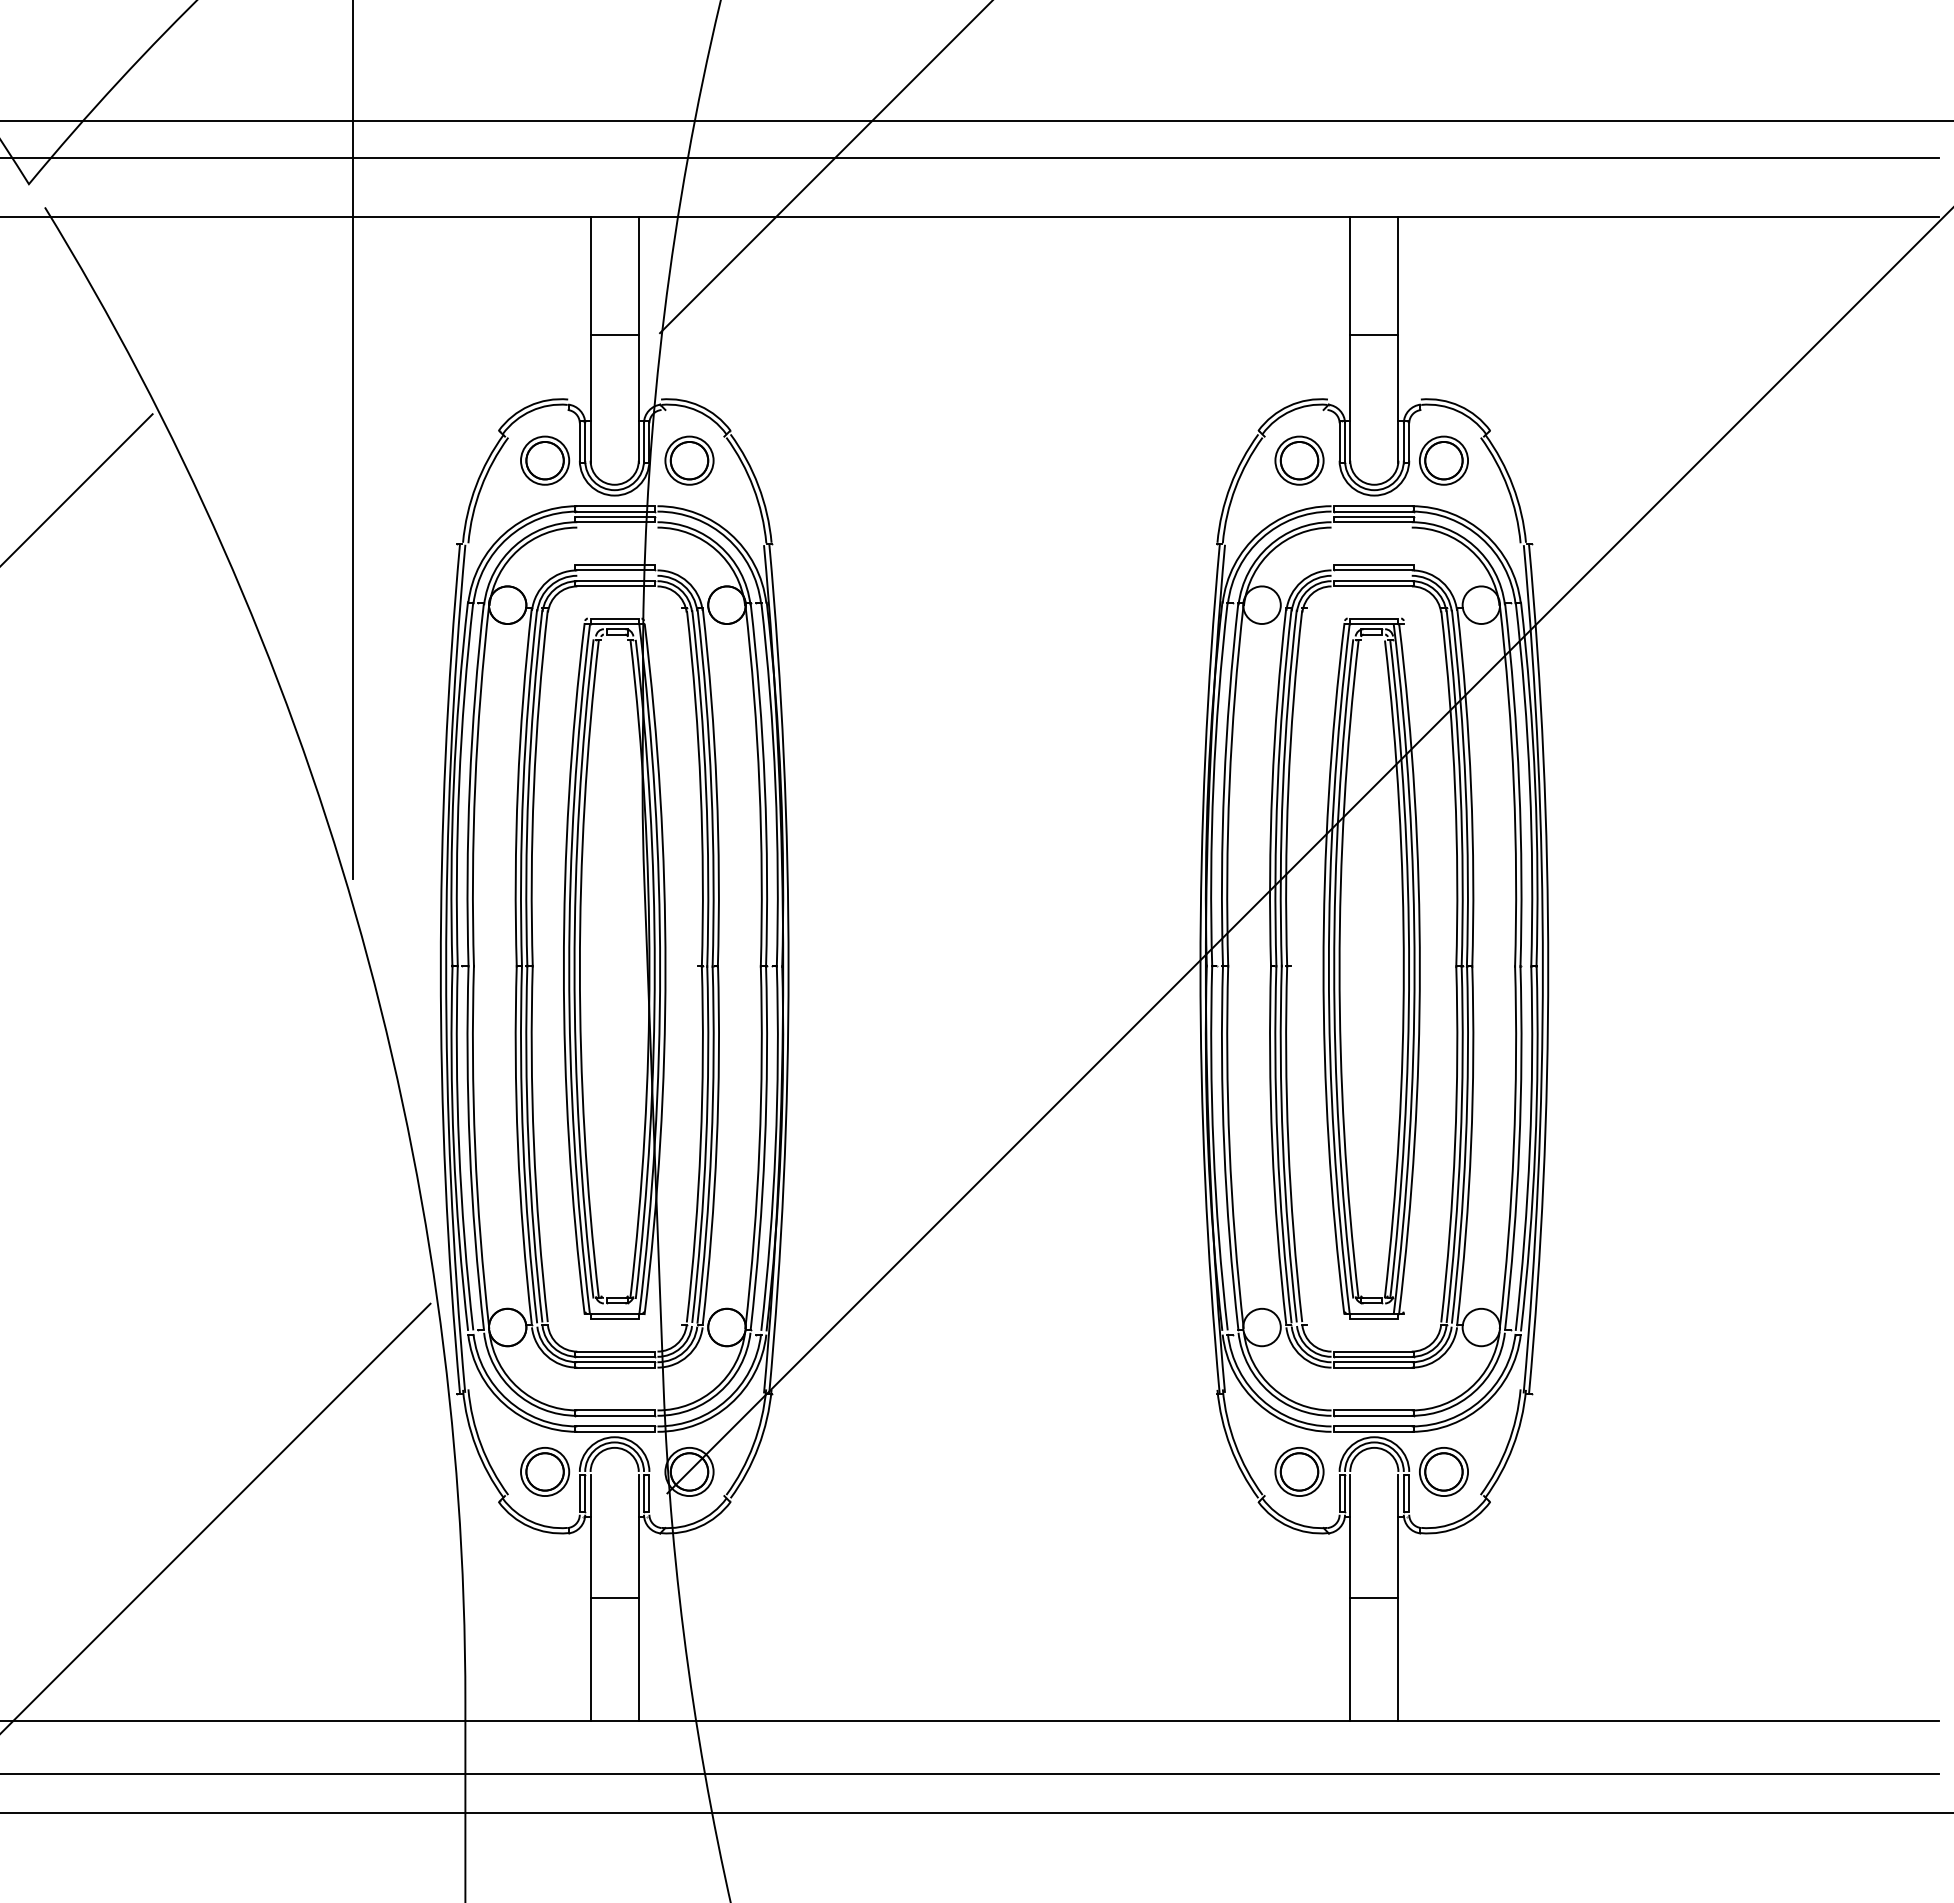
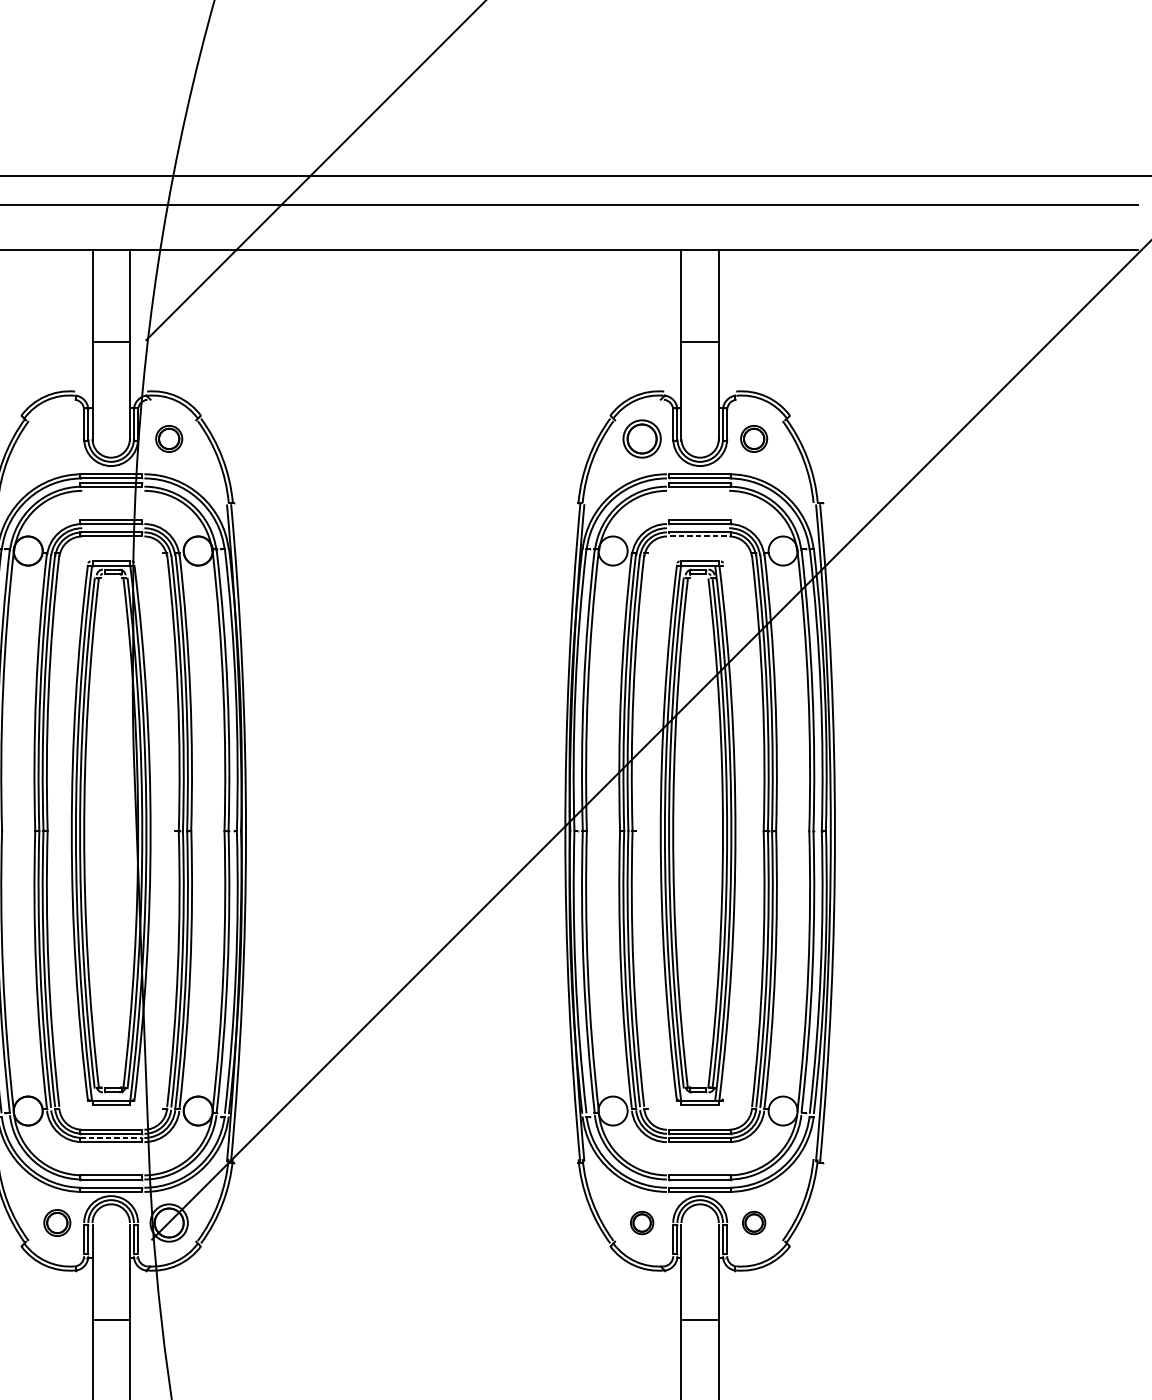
part: (545, 460) -> (57, 438), removed
part: (689, 460) -> (169, 438), size x0.7
part: (1443, 460) -> (753, 438), size x0.7
line: (1373, 586) -> (699, 536), solid -> dashed
line: (615, 1362) -> (111, 1138), solid -> dashed
part: (545, 1471) -> (57, 1222), size x0.7
part: (1299, 1471) -> (642, 1222), size x0.6
part: (1443, 1471) -> (753, 1222), size x0.6

